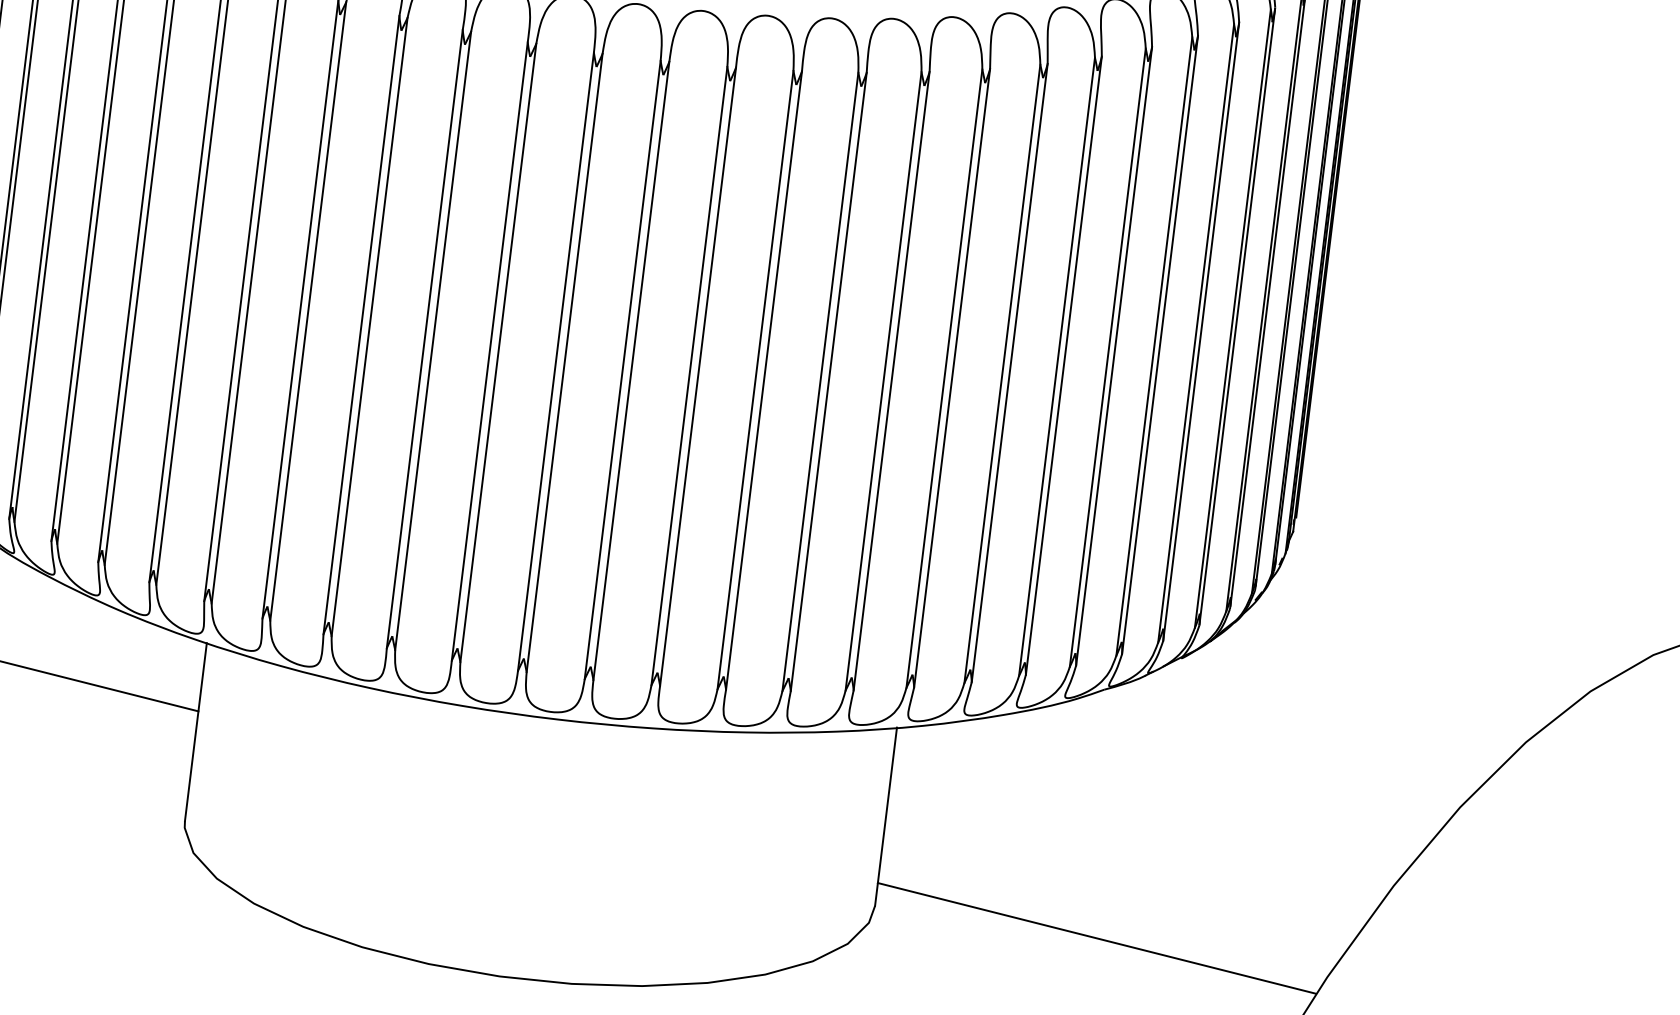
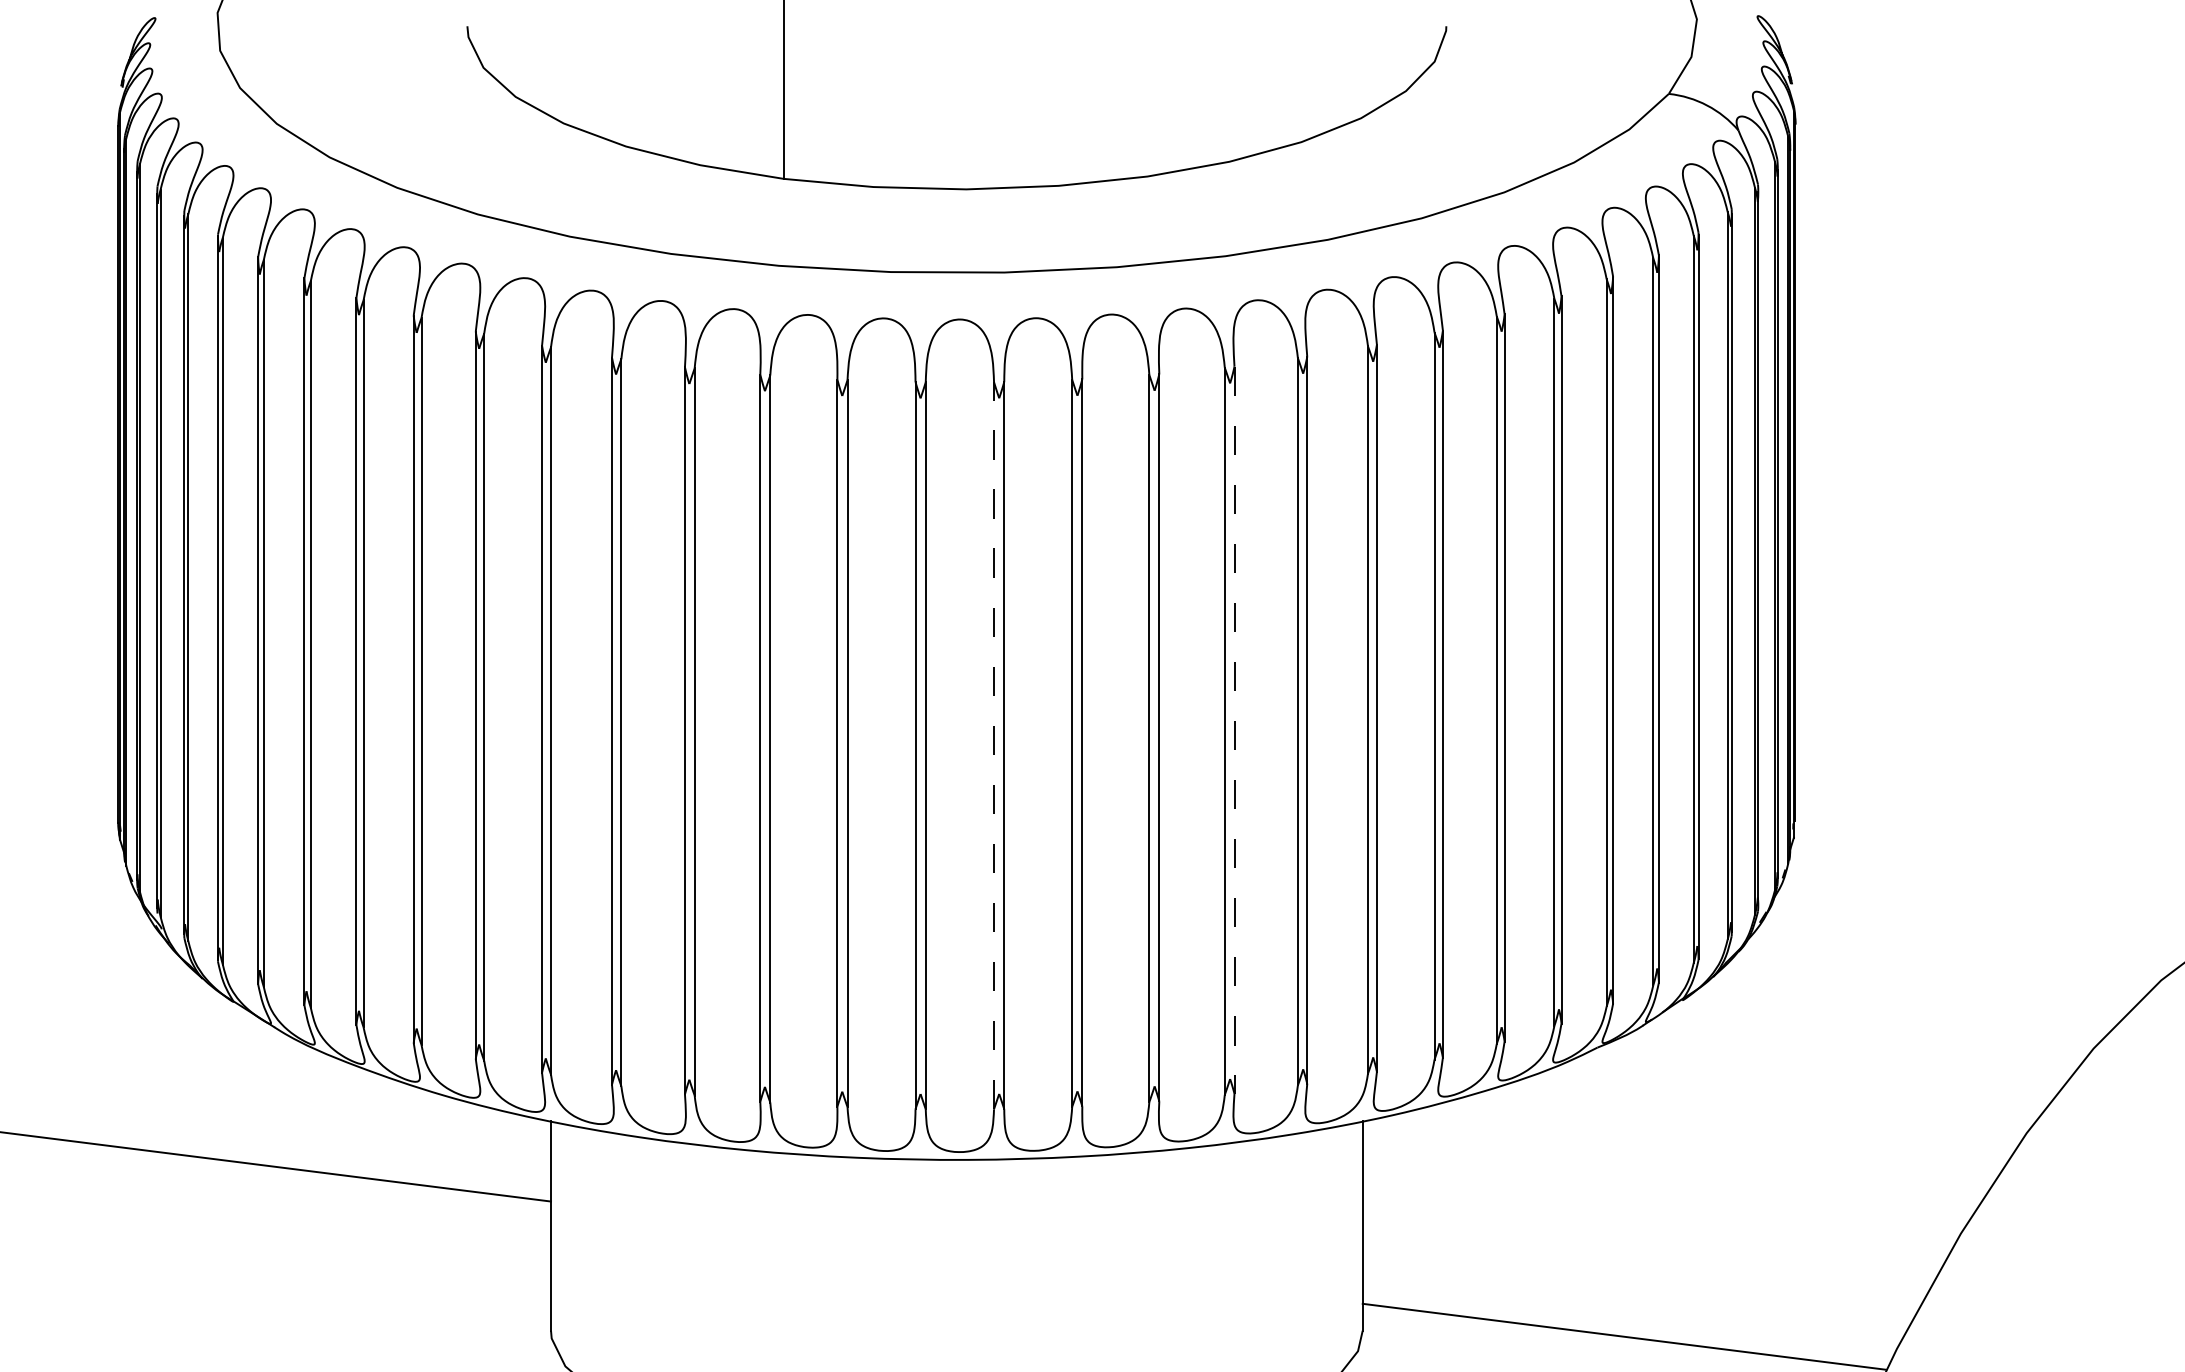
line: (623, 369) -> (994, 745), solid -> dashed
line: (828, 382) -> (1234, 730), solid -> dashed

